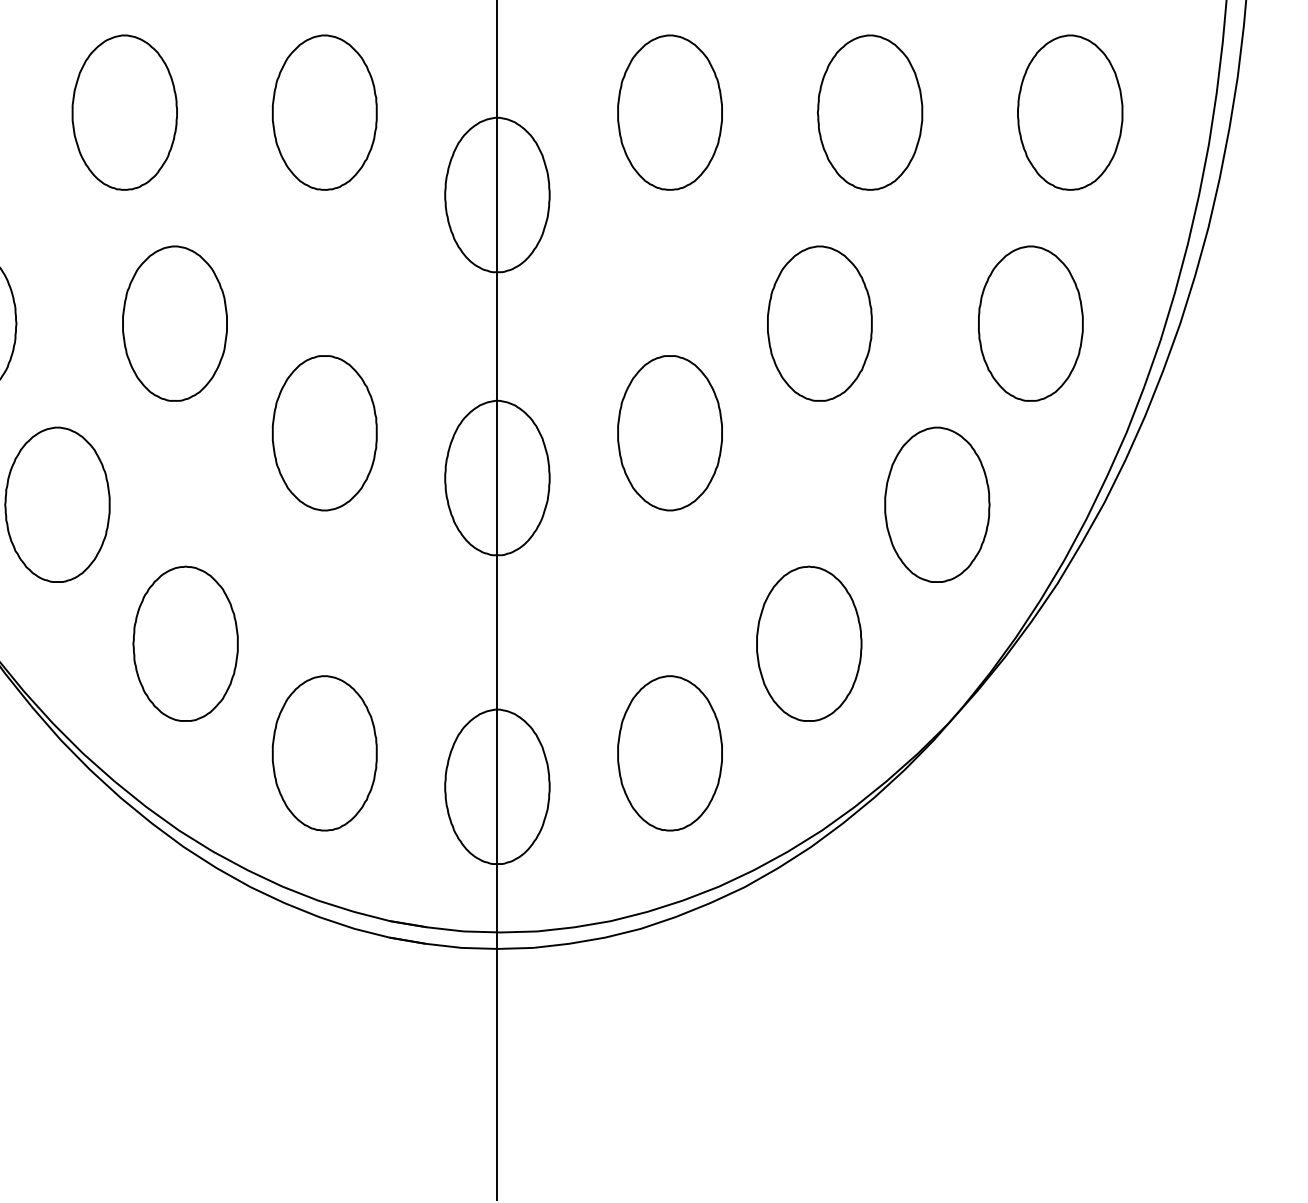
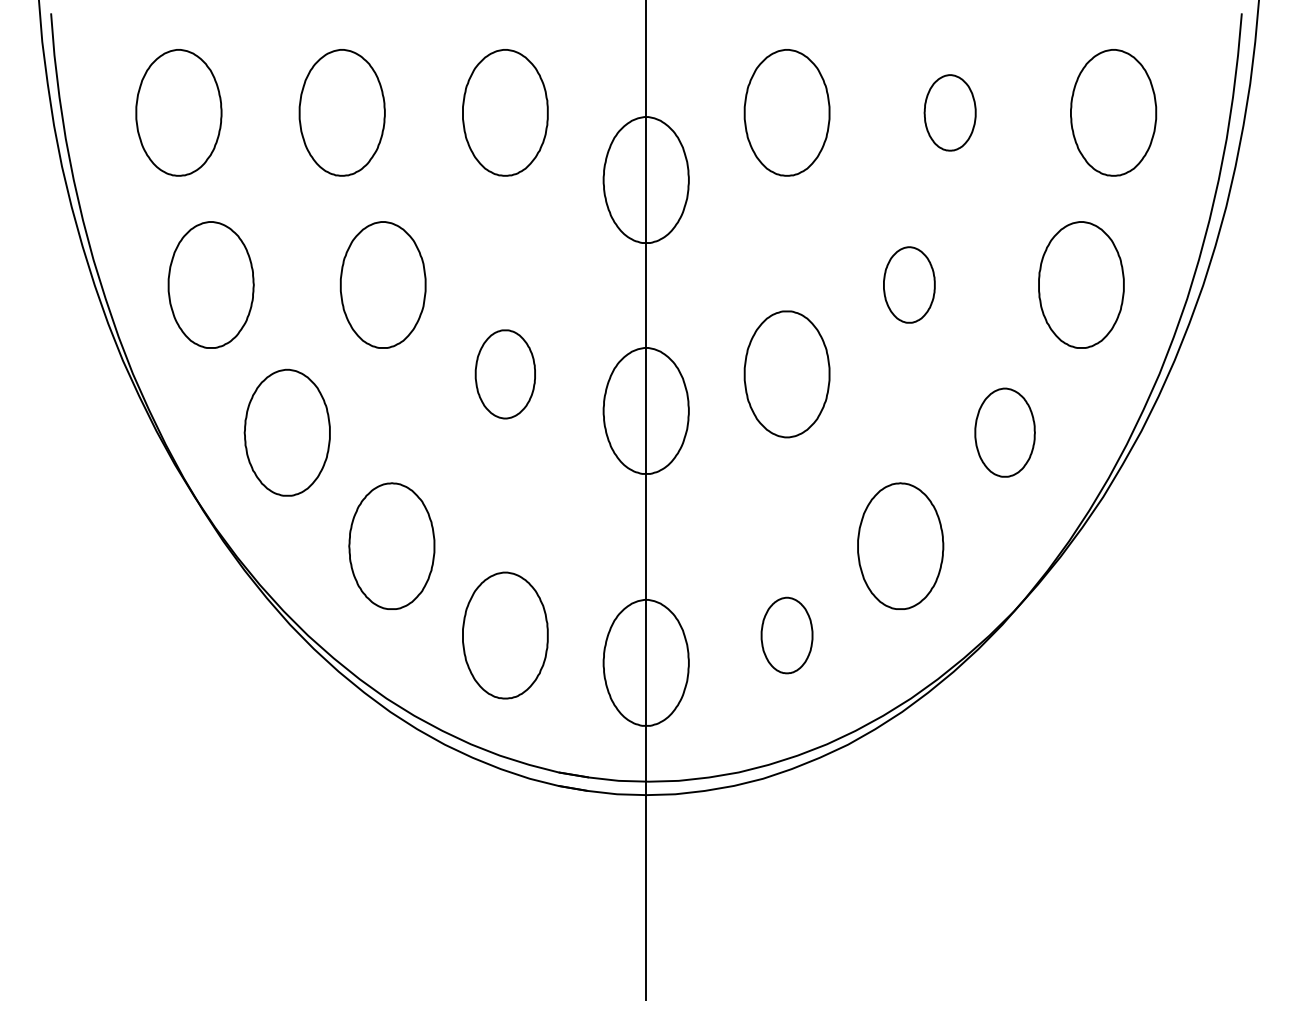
part: (869, 112) -> (949, 112), size x0.6
part: (820, 323) -> (909, 284), size x0.6
part: (324, 433) -> (505, 374), size x0.7
part: (936, 504) -> (1004, 432), size x0.7
part: (669, 753) -> (786, 635), size x0.6

